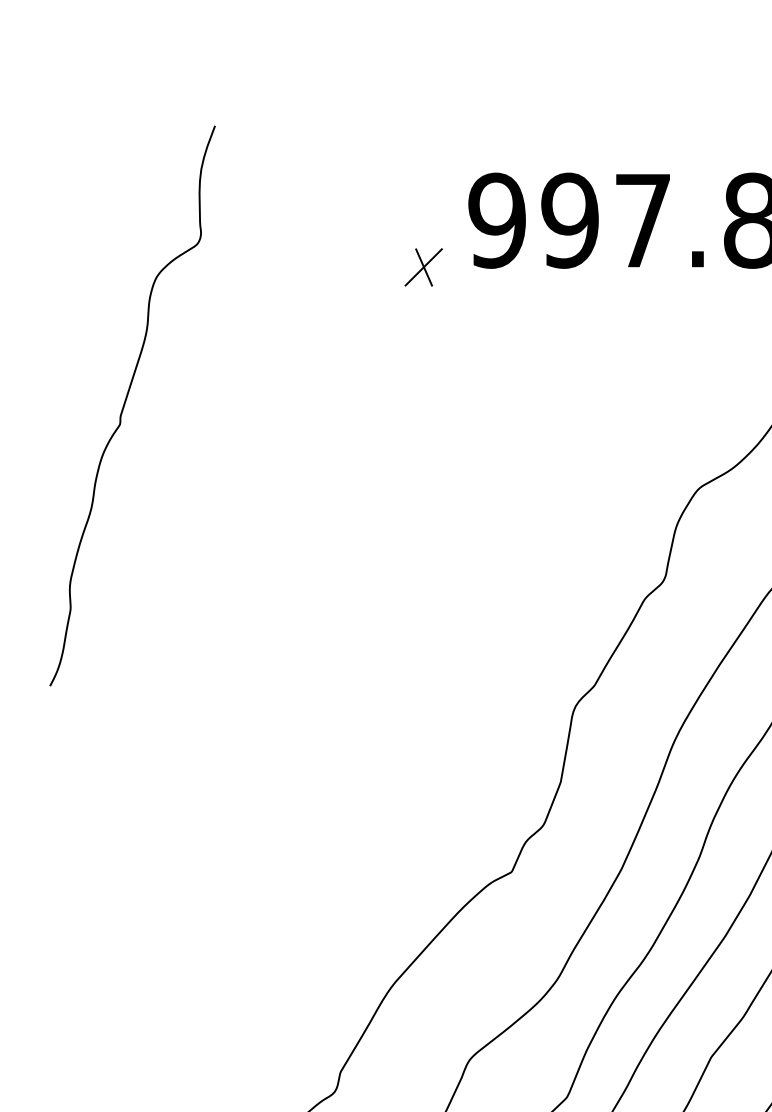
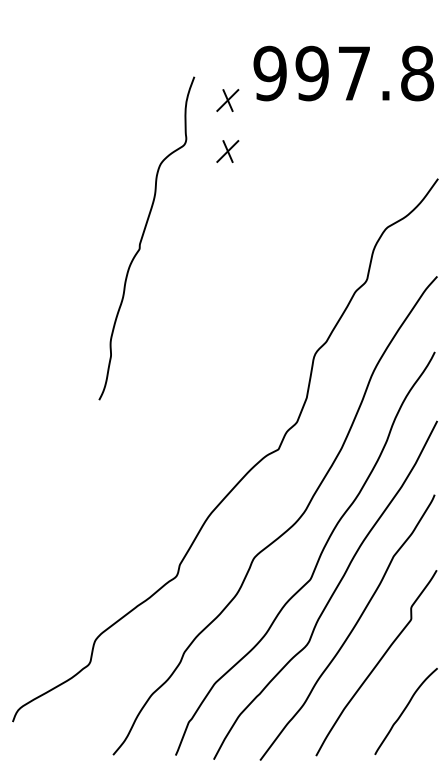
part: (423, 355) -> (227, 151), added
curve: (126, 402) -> (143, 236), moved

